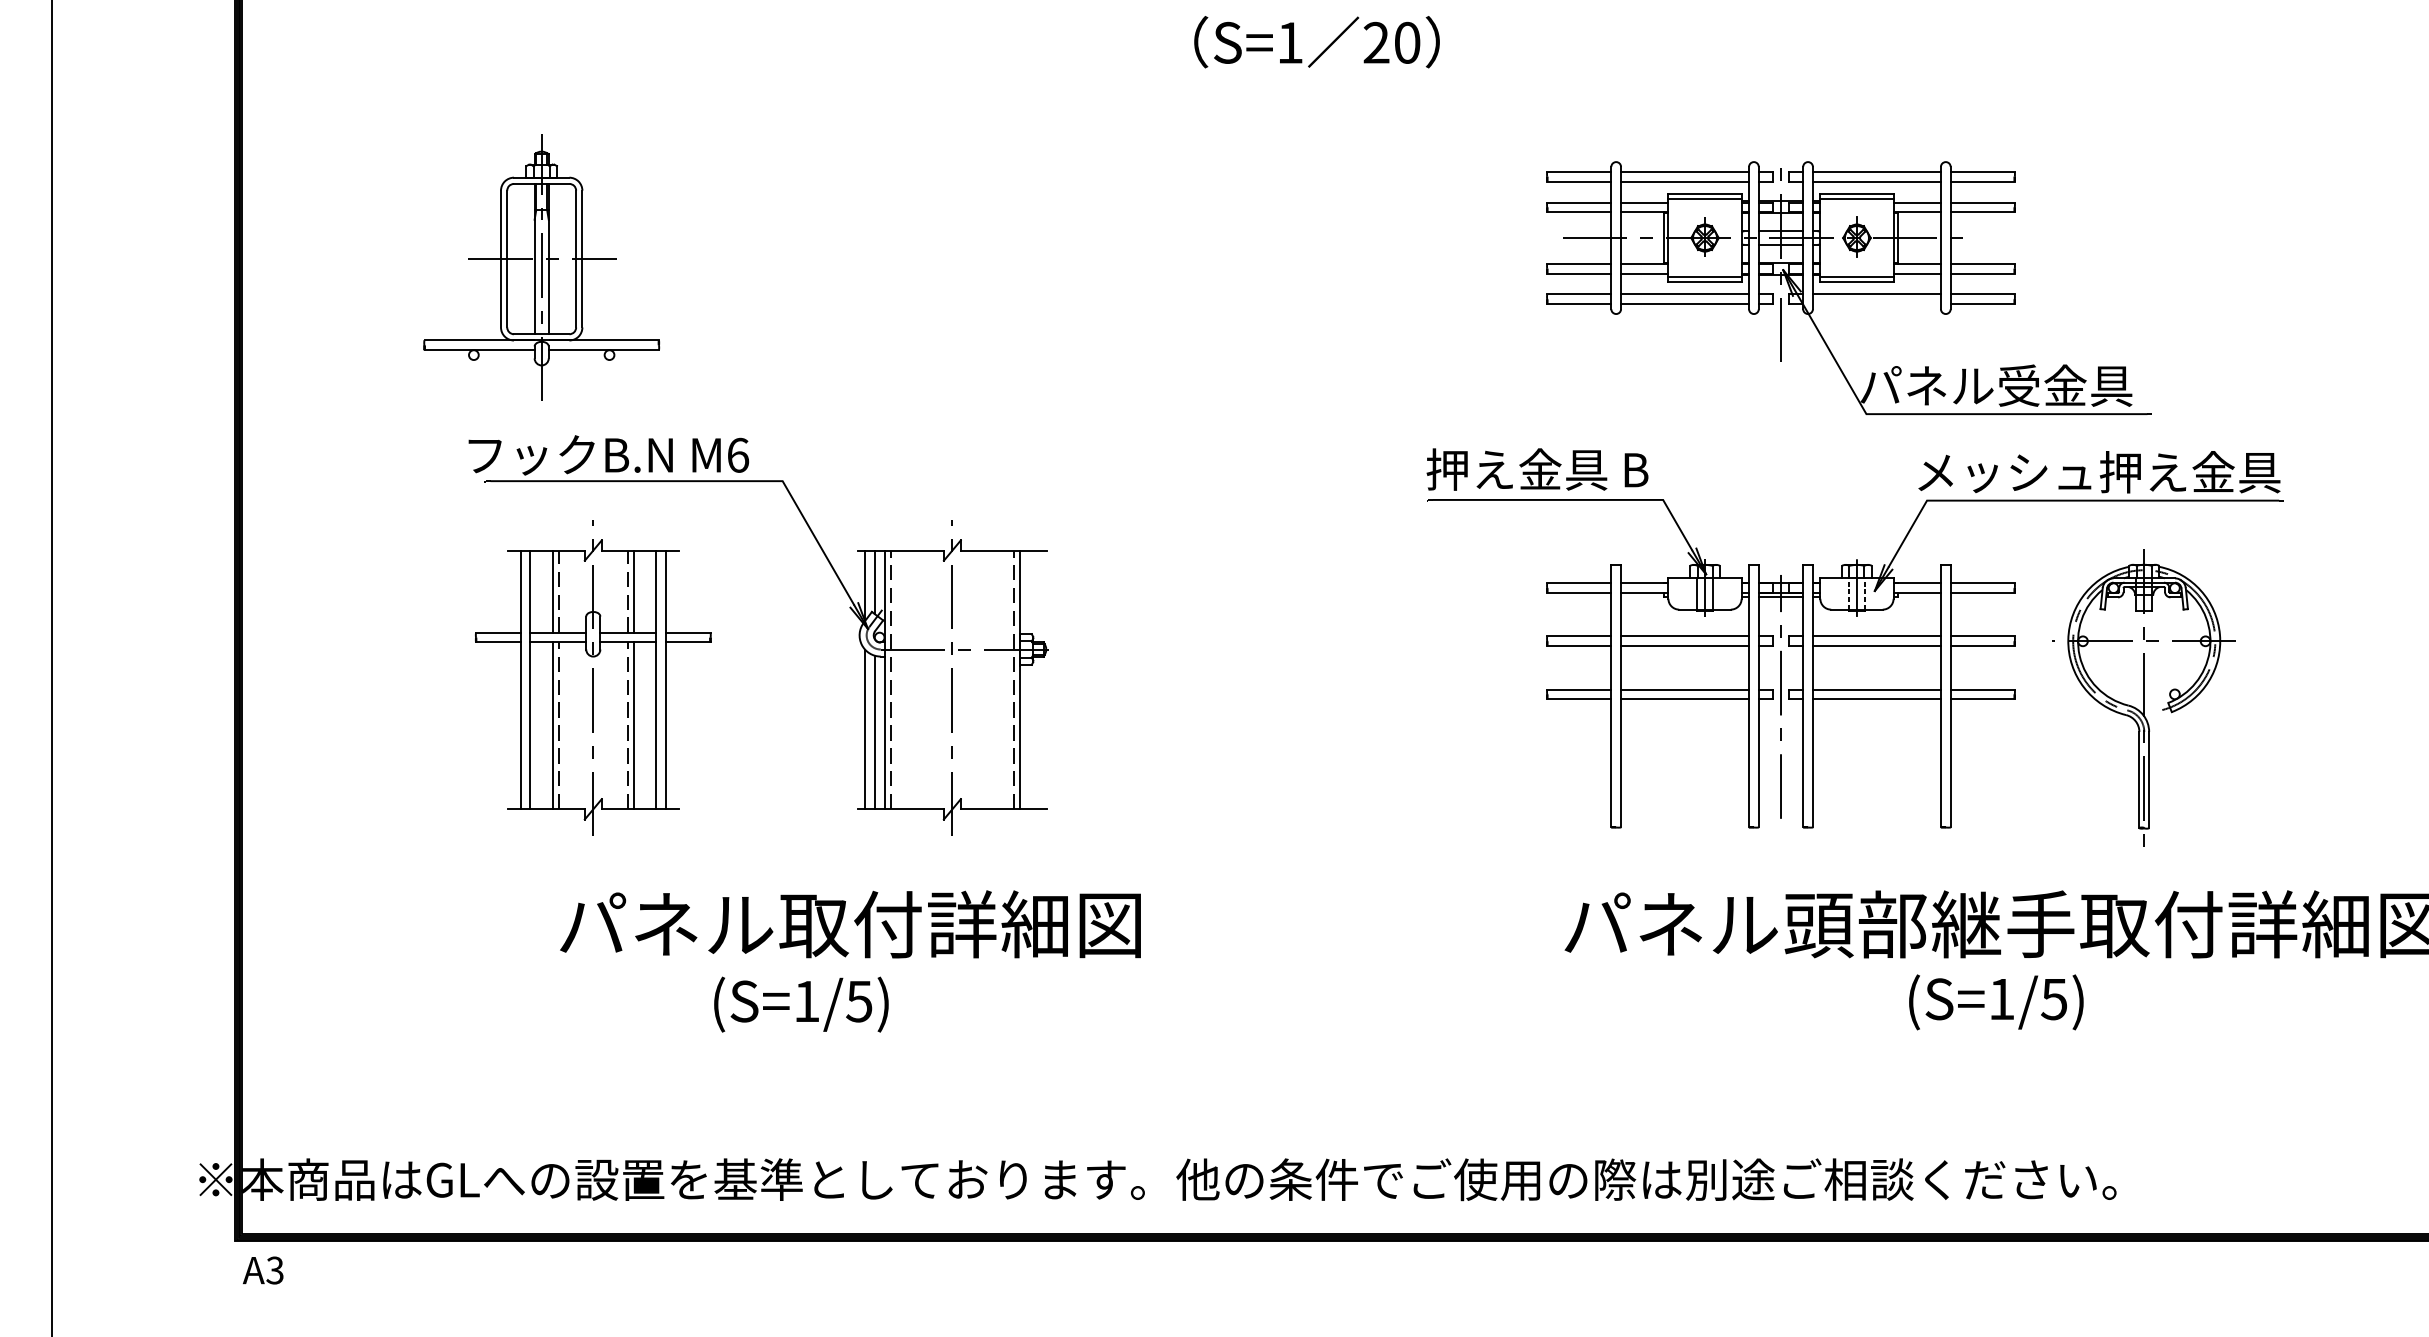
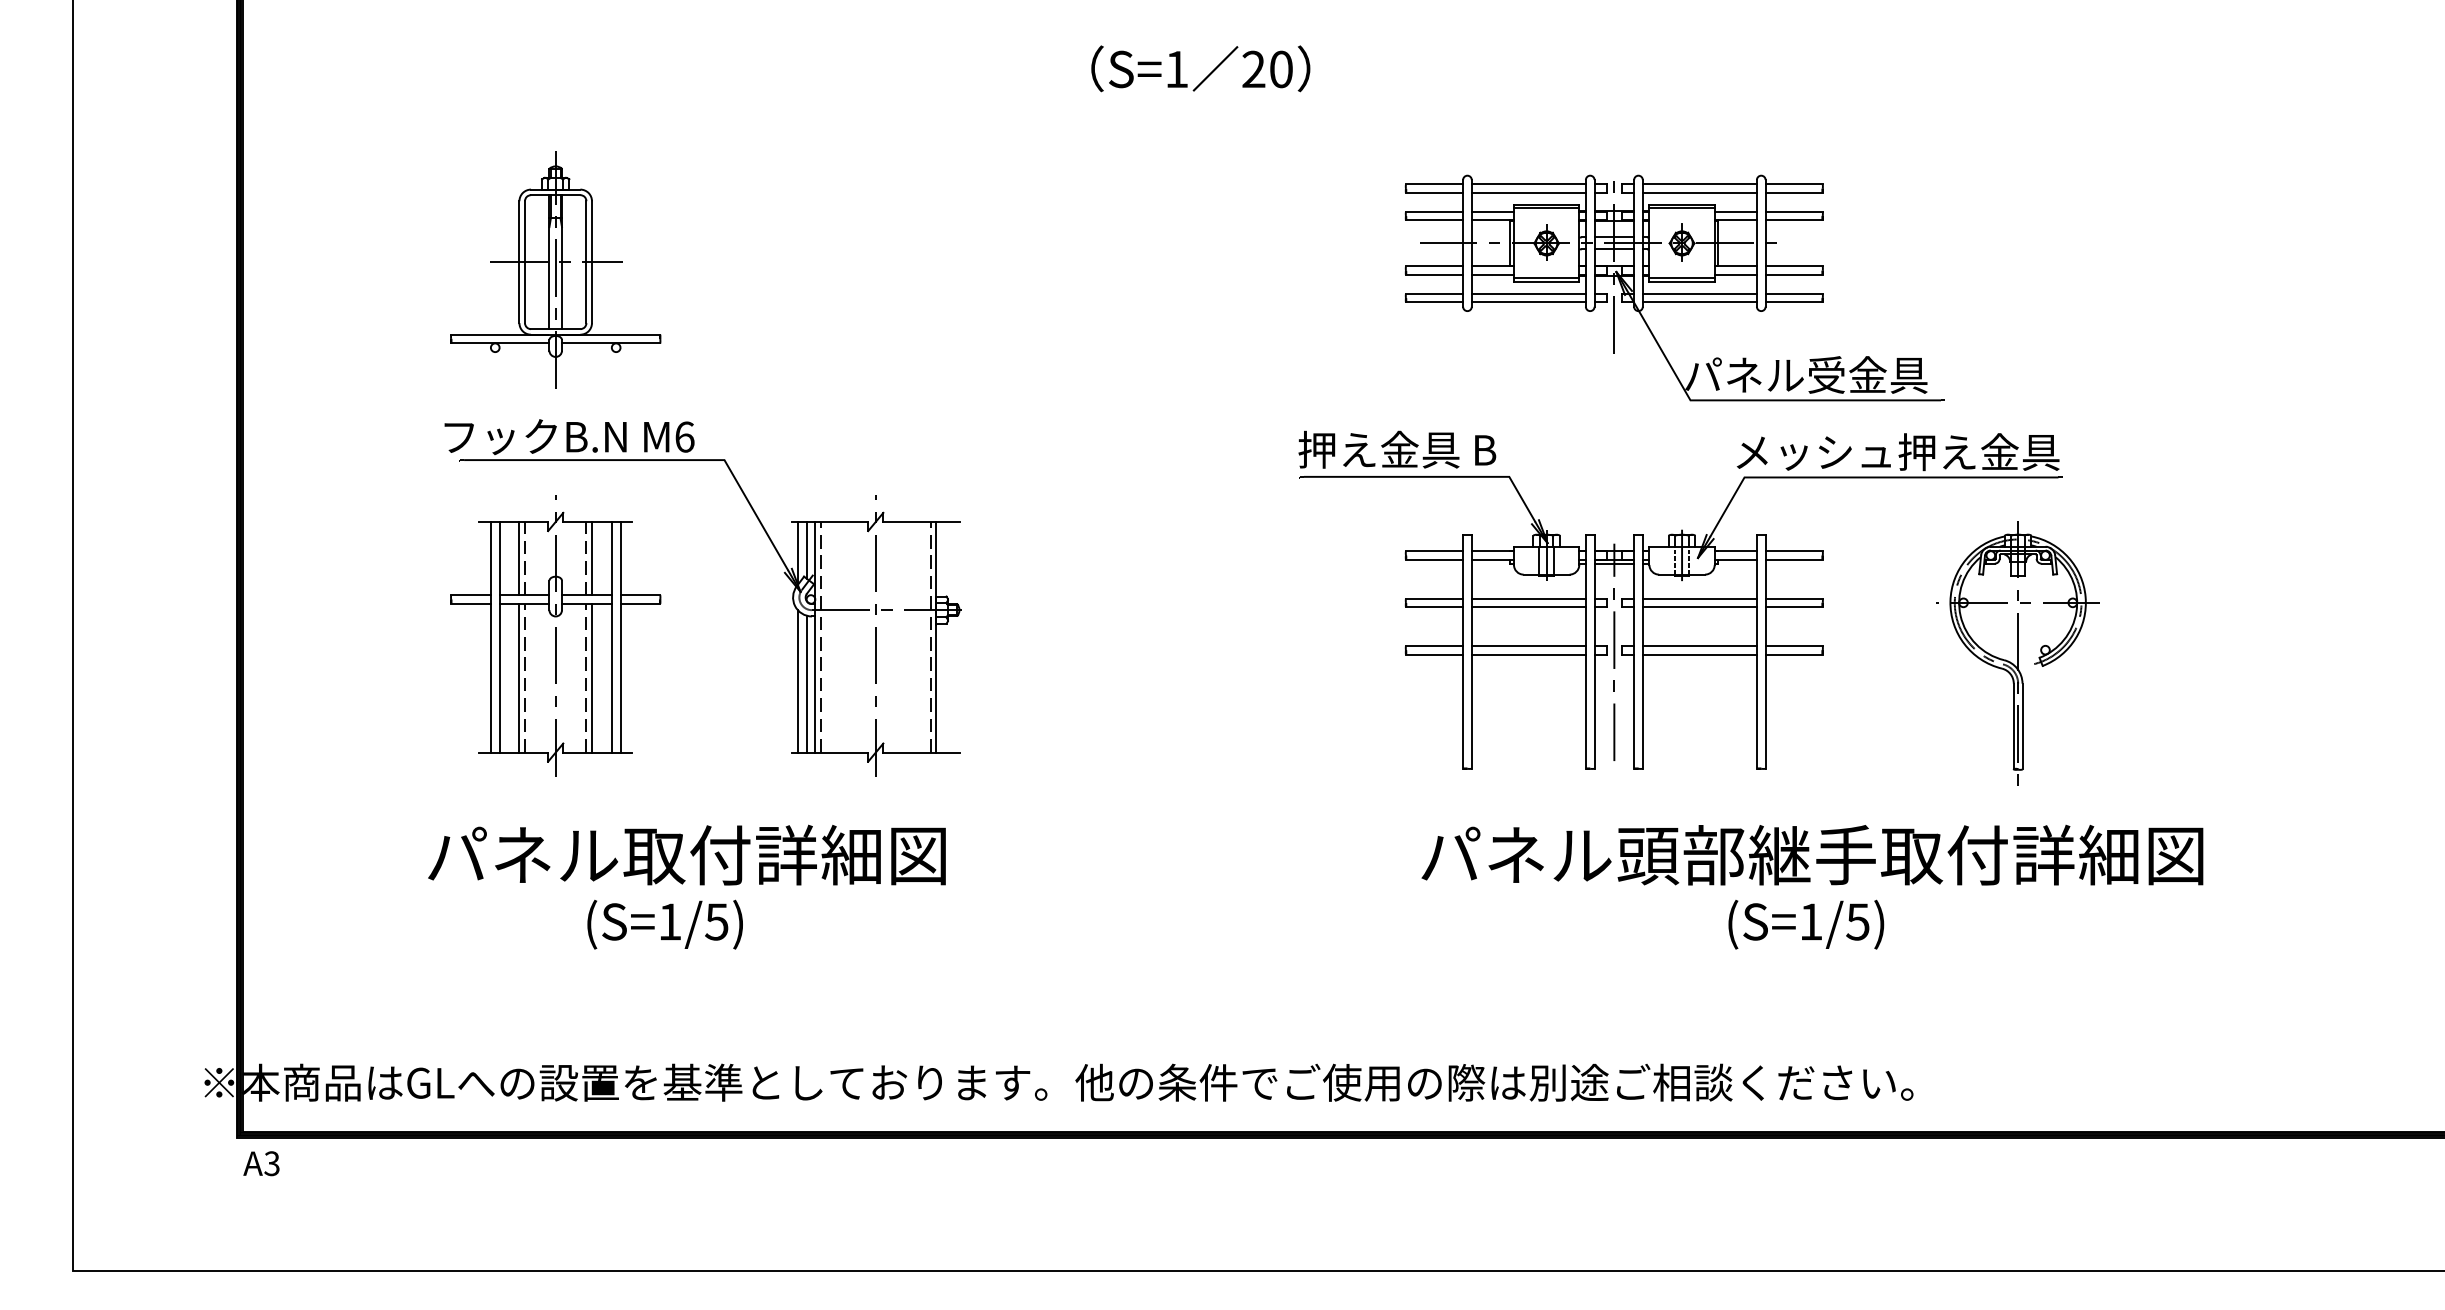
part: (541, 267) -> (555, 269), moved
line: (1876, 304) -> (1699, 302), added
part: (2143, 698) -> (2017, 653), moved
text: (849, 923) -> (686, 854), moved
text: (800, 1004) -> (664, 924), moved

